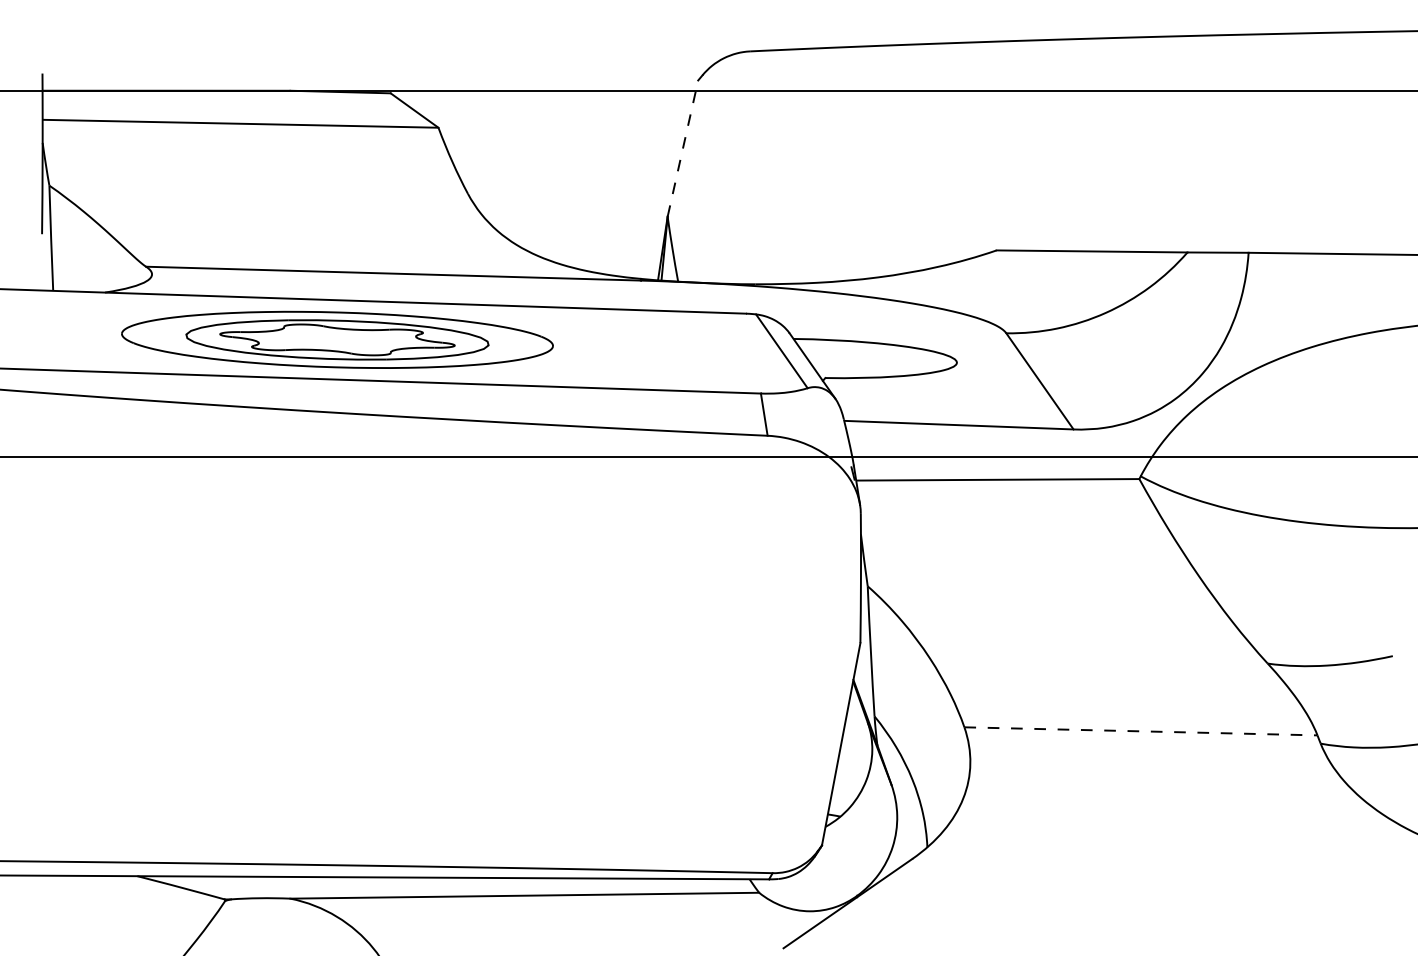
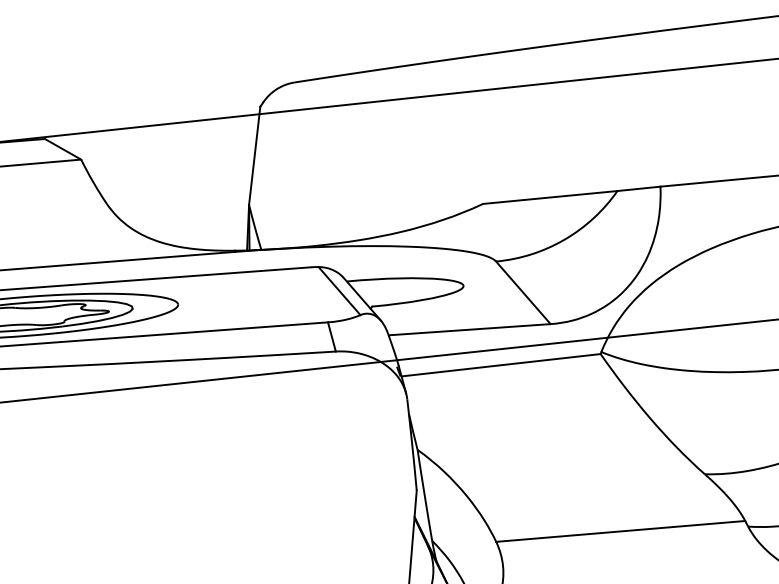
line: (682, 148) -> (254, 155), dashed -> solid
line: (1140, 731) -> (620, 531), dashed -> solid

